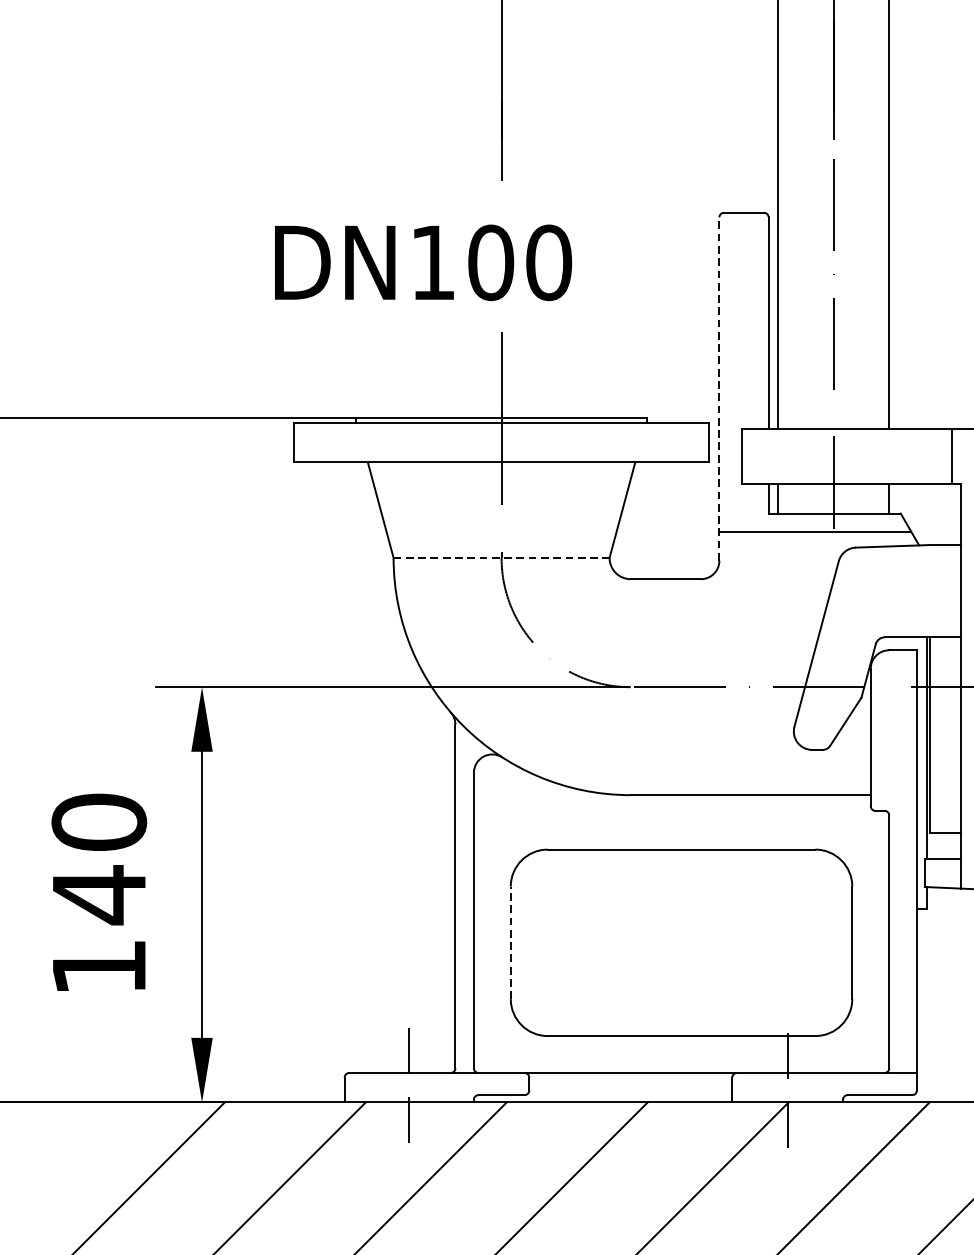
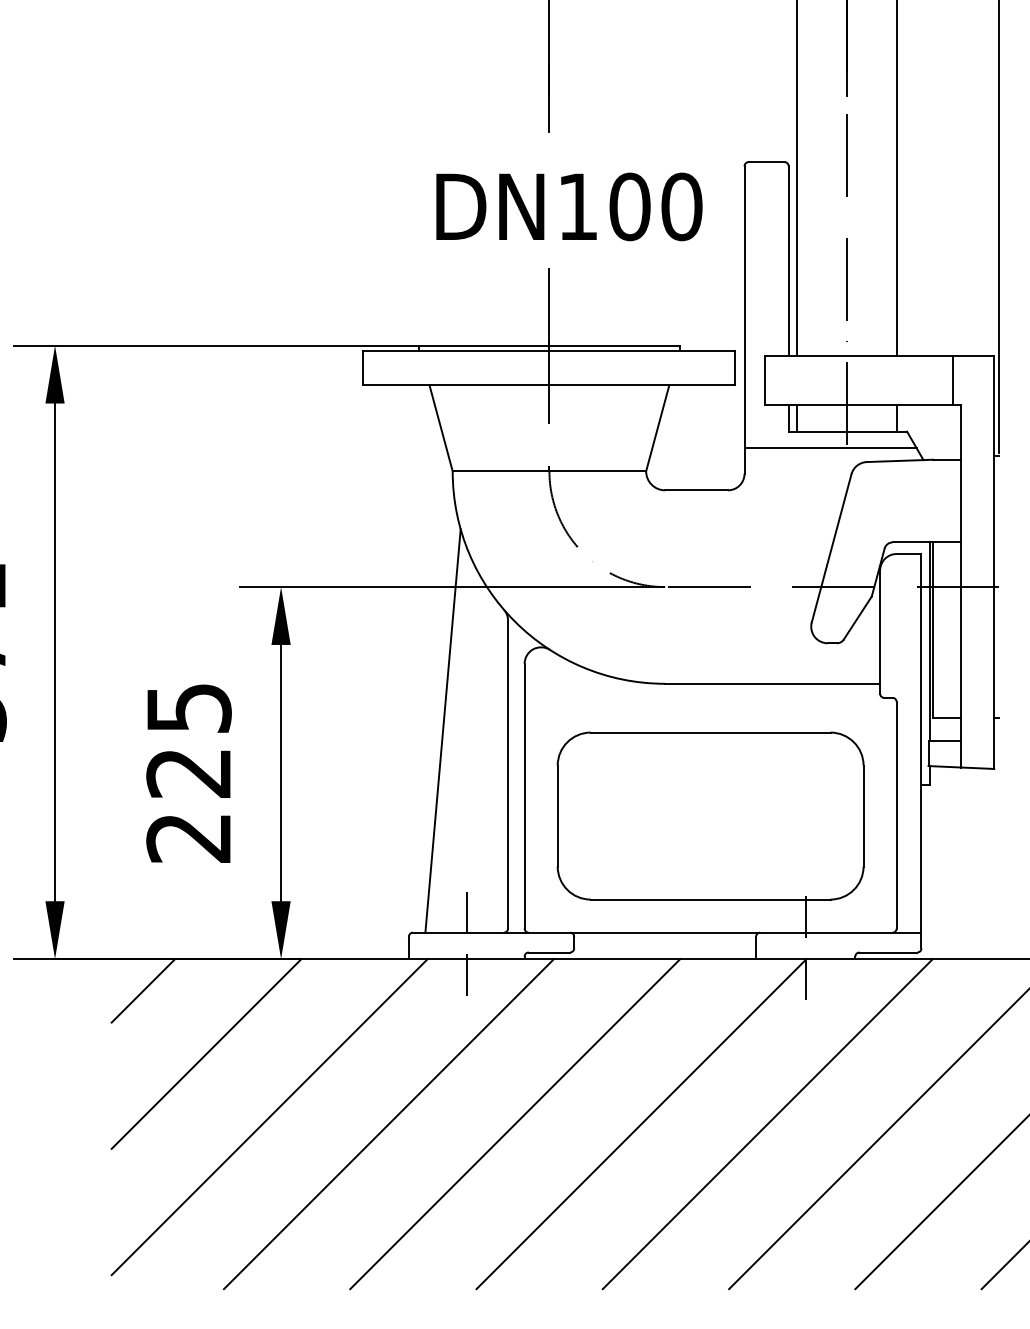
text: (423, 262) -> (569, 206), moved
line: (719, 389) -> (744, 320), dashed -> solid
line: (501, 558) -> (549, 471), dashed -> solid
line: (382, 847) -> (442, 730), added
text: (98, 894) -> (188, 772), 140 -> 225
line: (510, 942) -> (557, 815), dashed -> solid
line: (48, 1137) -> (143, 990), added

